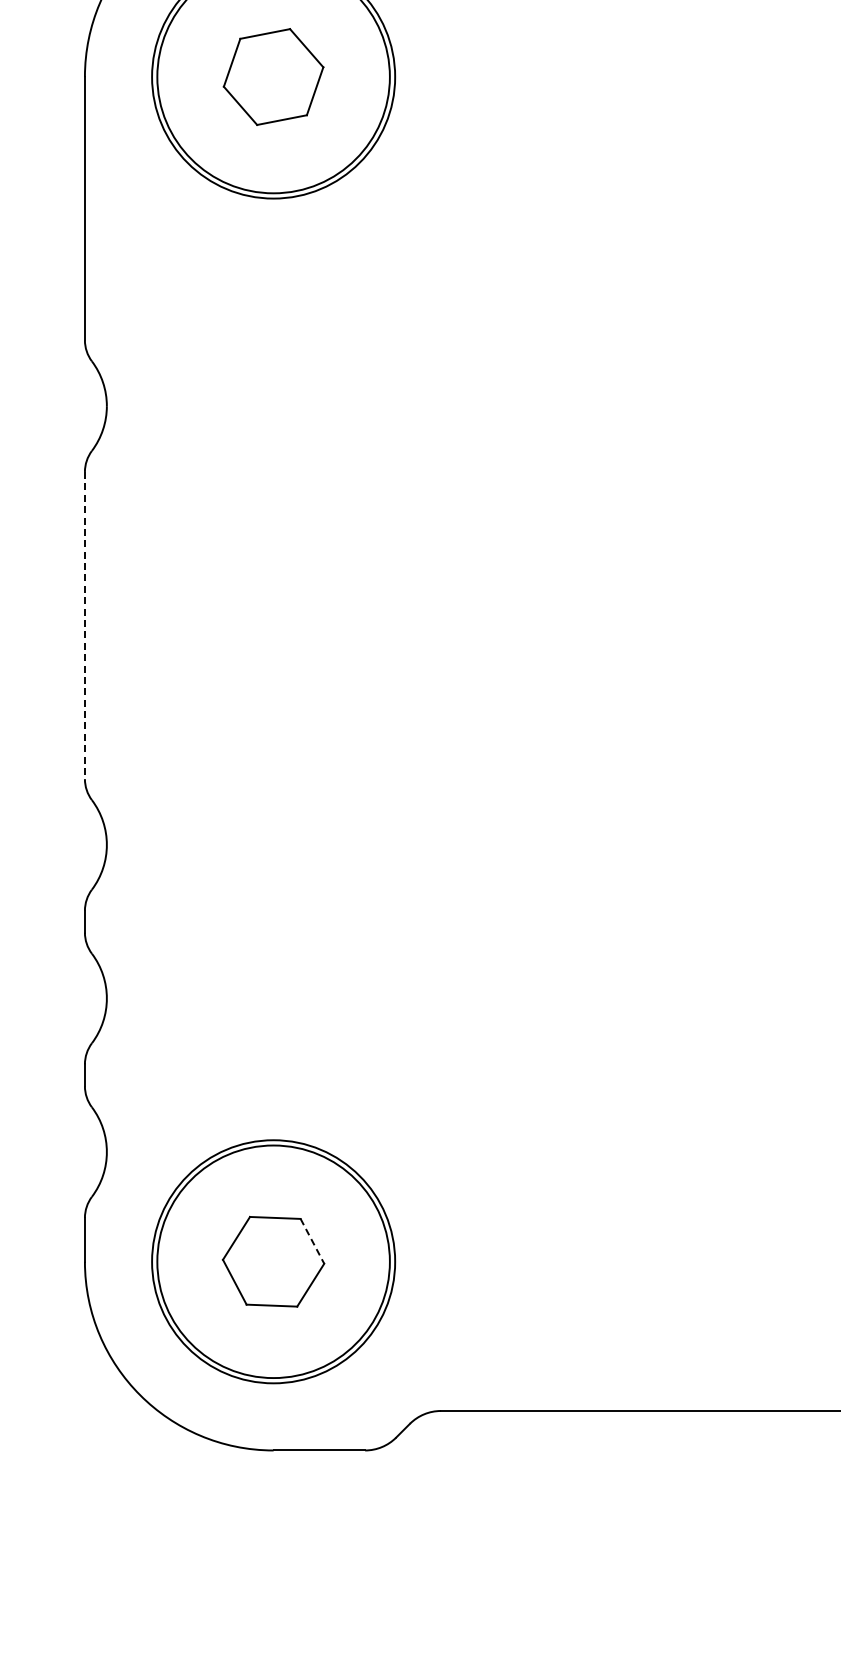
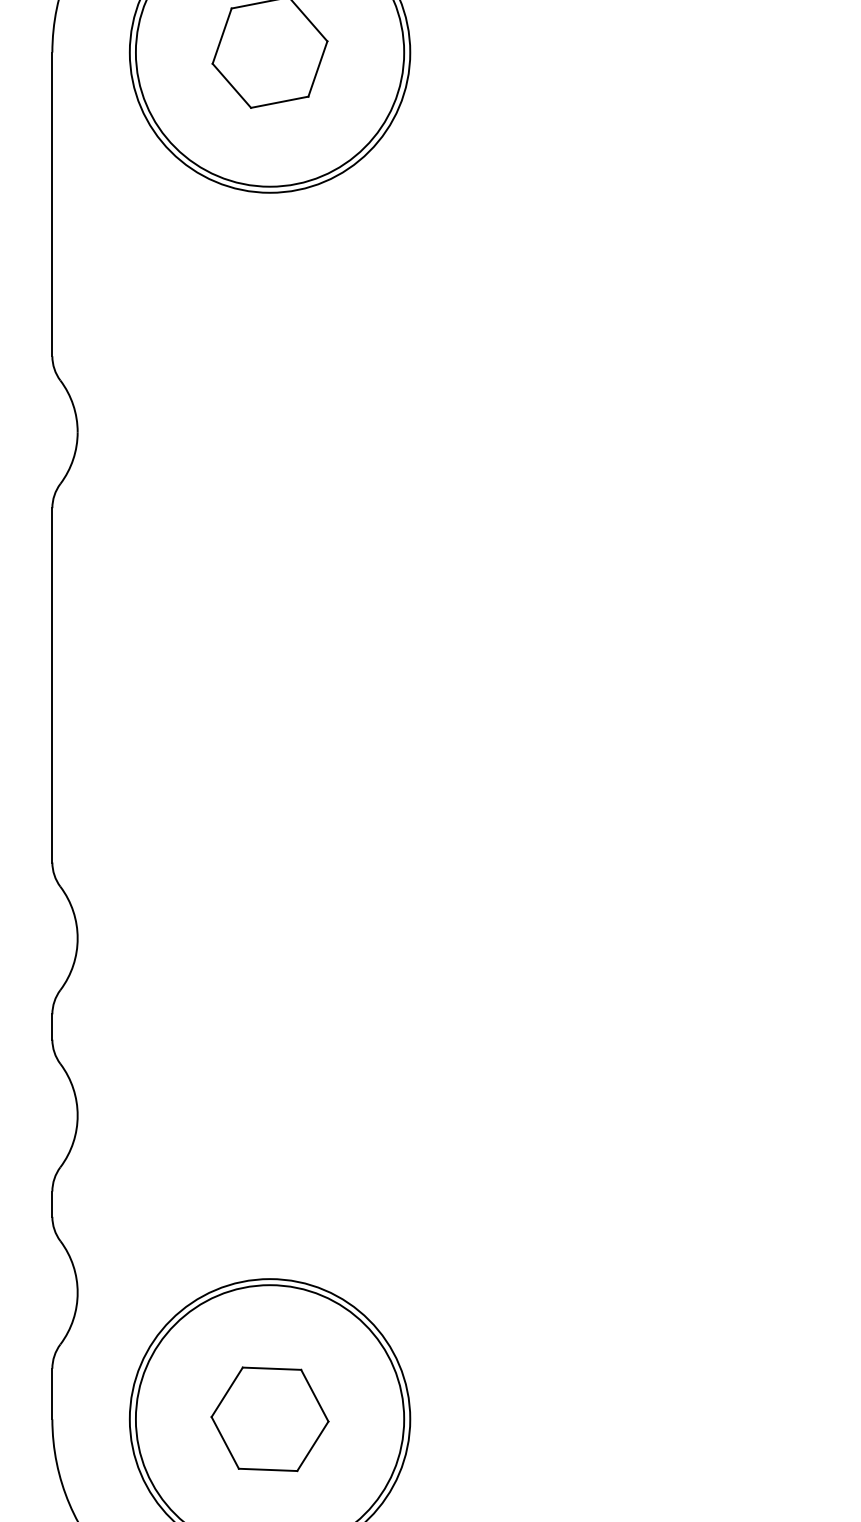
line: (84, 625) -> (51, 685), dashed -> solid
line: (312, 1241) -> (314, 1395), dashed -> solid

